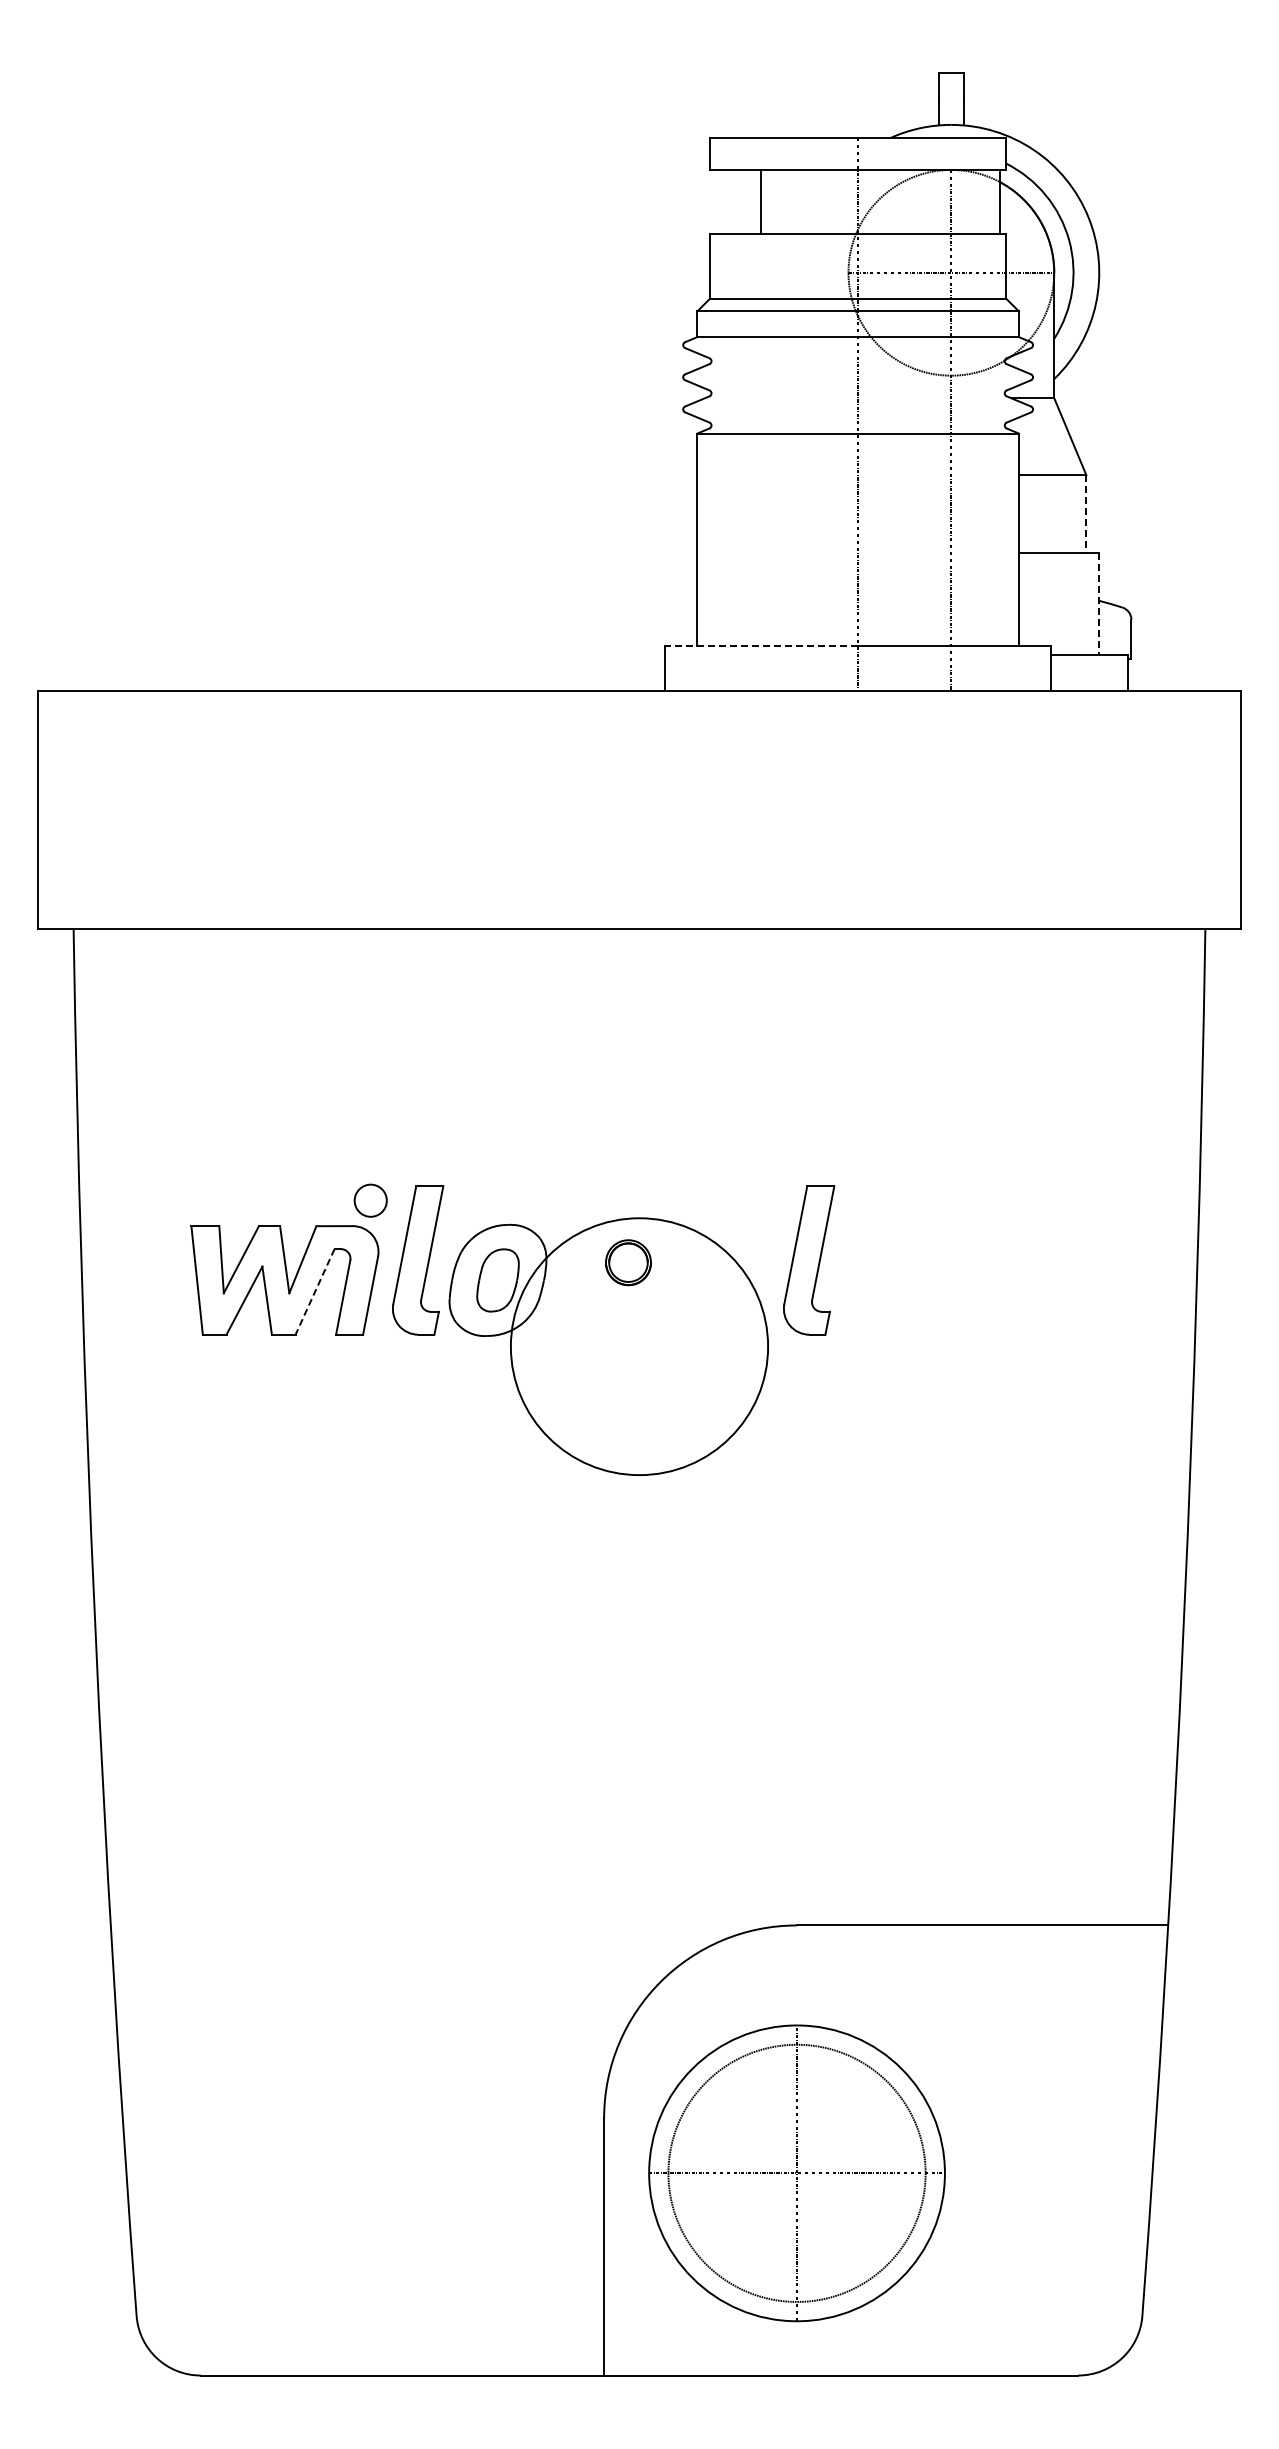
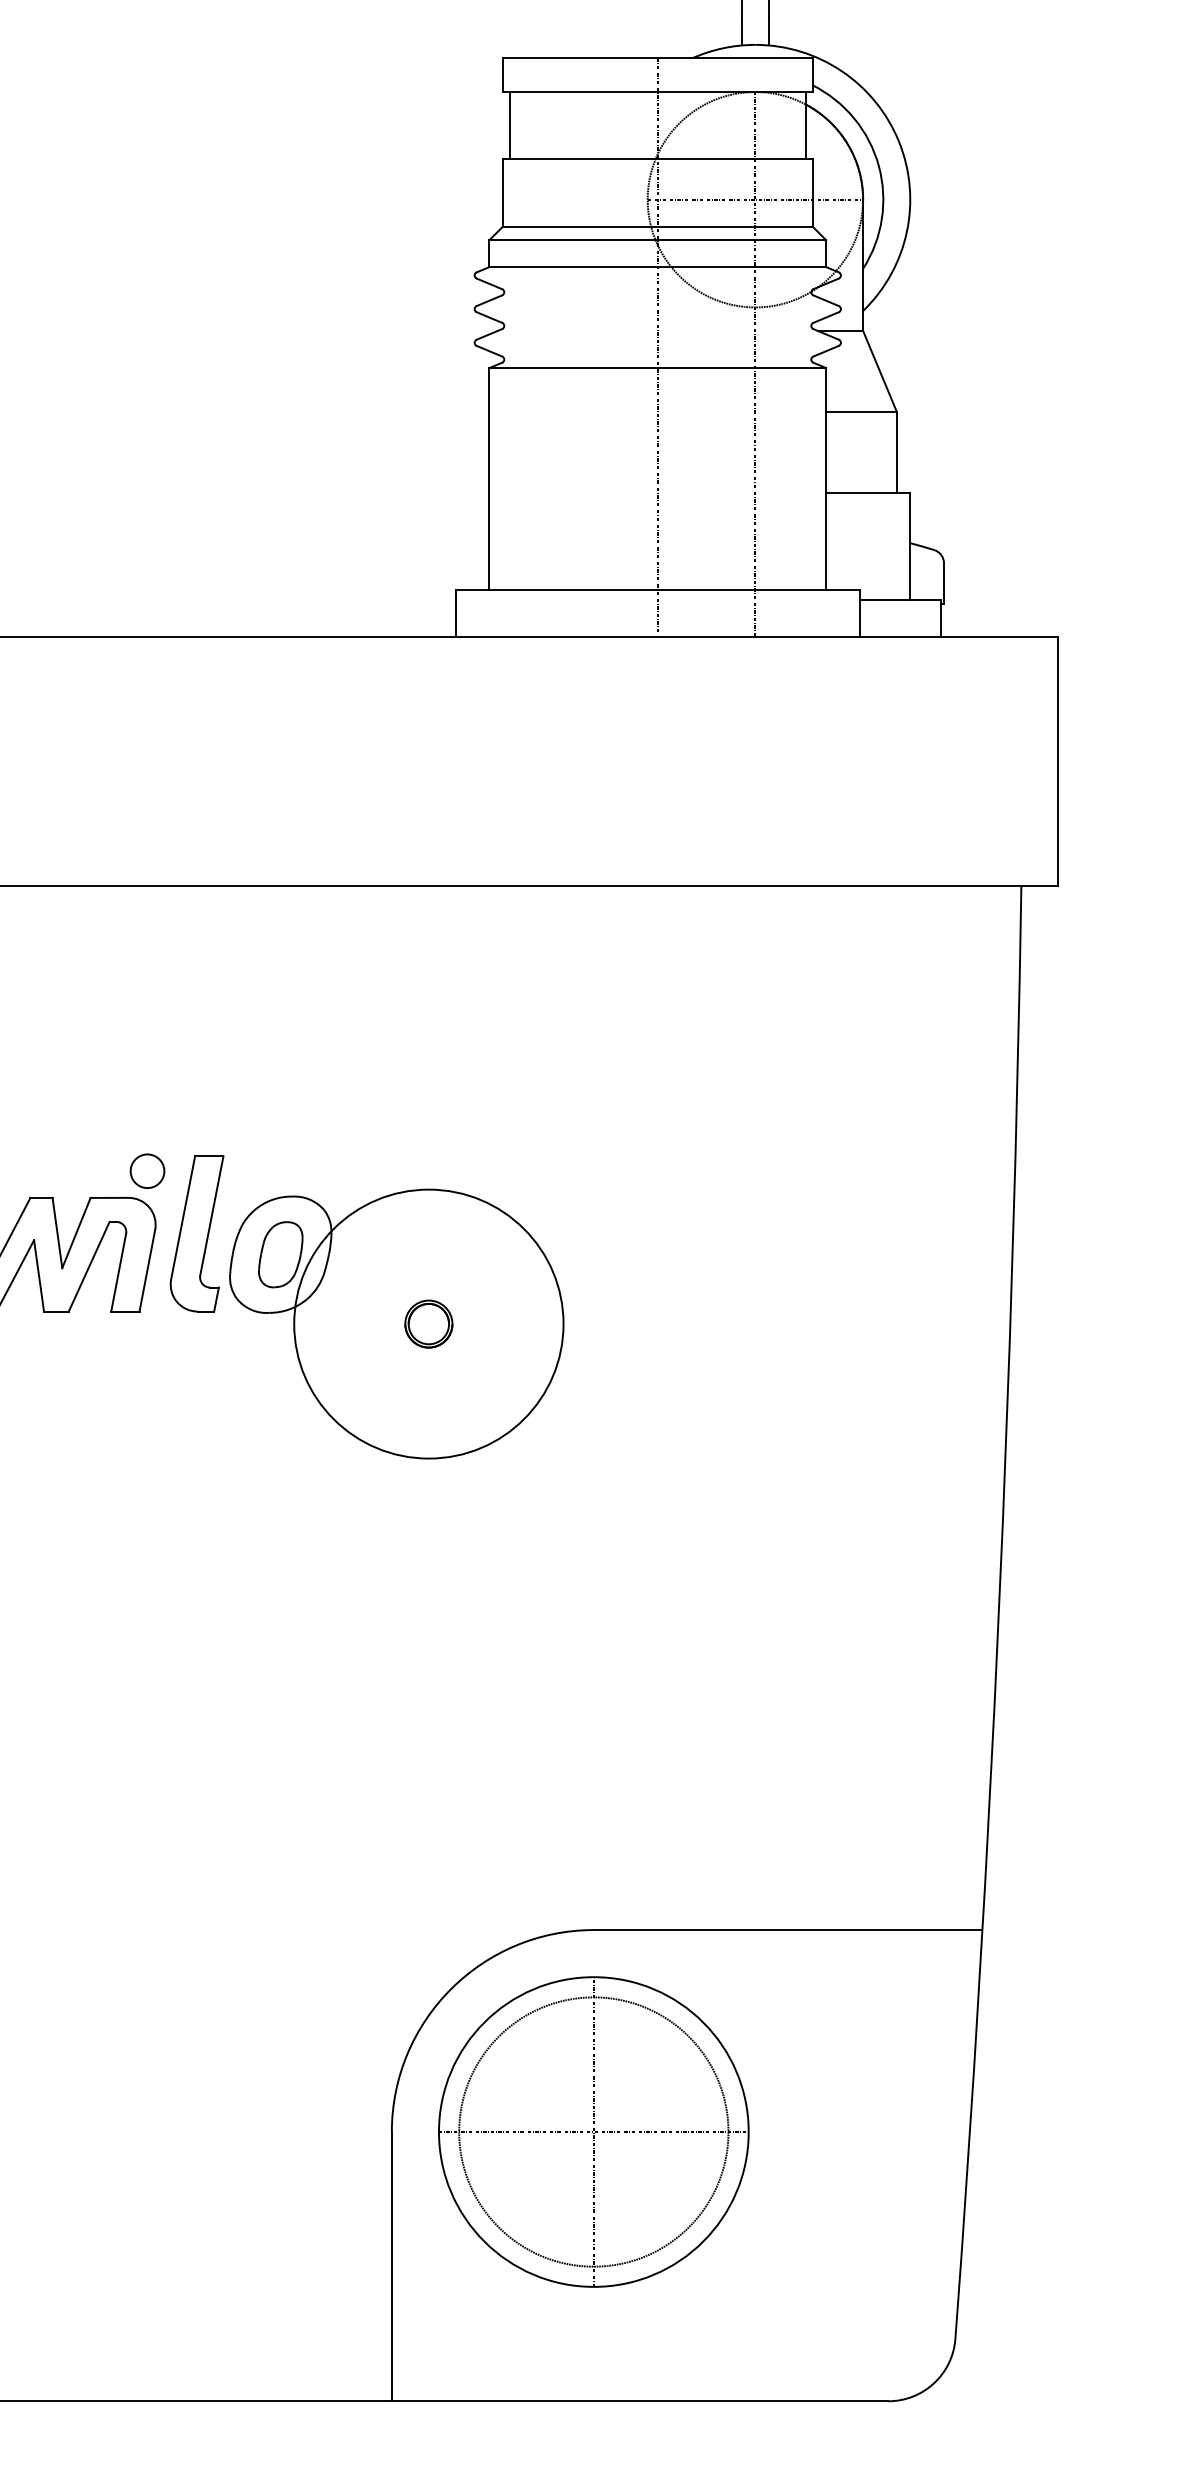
line: (760, 201) -> (509, 125), moved
line: (1086, 513) -> (896, 451), dashed -> solid
line: (1099, 604) -> (910, 547), dashed -> solid
line: (761, 645) -> (556, 589), dashed -> solid
part: (809, 1260) -> (606, 1233), removed
part: (628, 1262) -> (428, 1323), moved
line: (314, 1292) -> (88, 1267), dashed -> solid
part: (796, 2173) -> (593, 2132), moved

